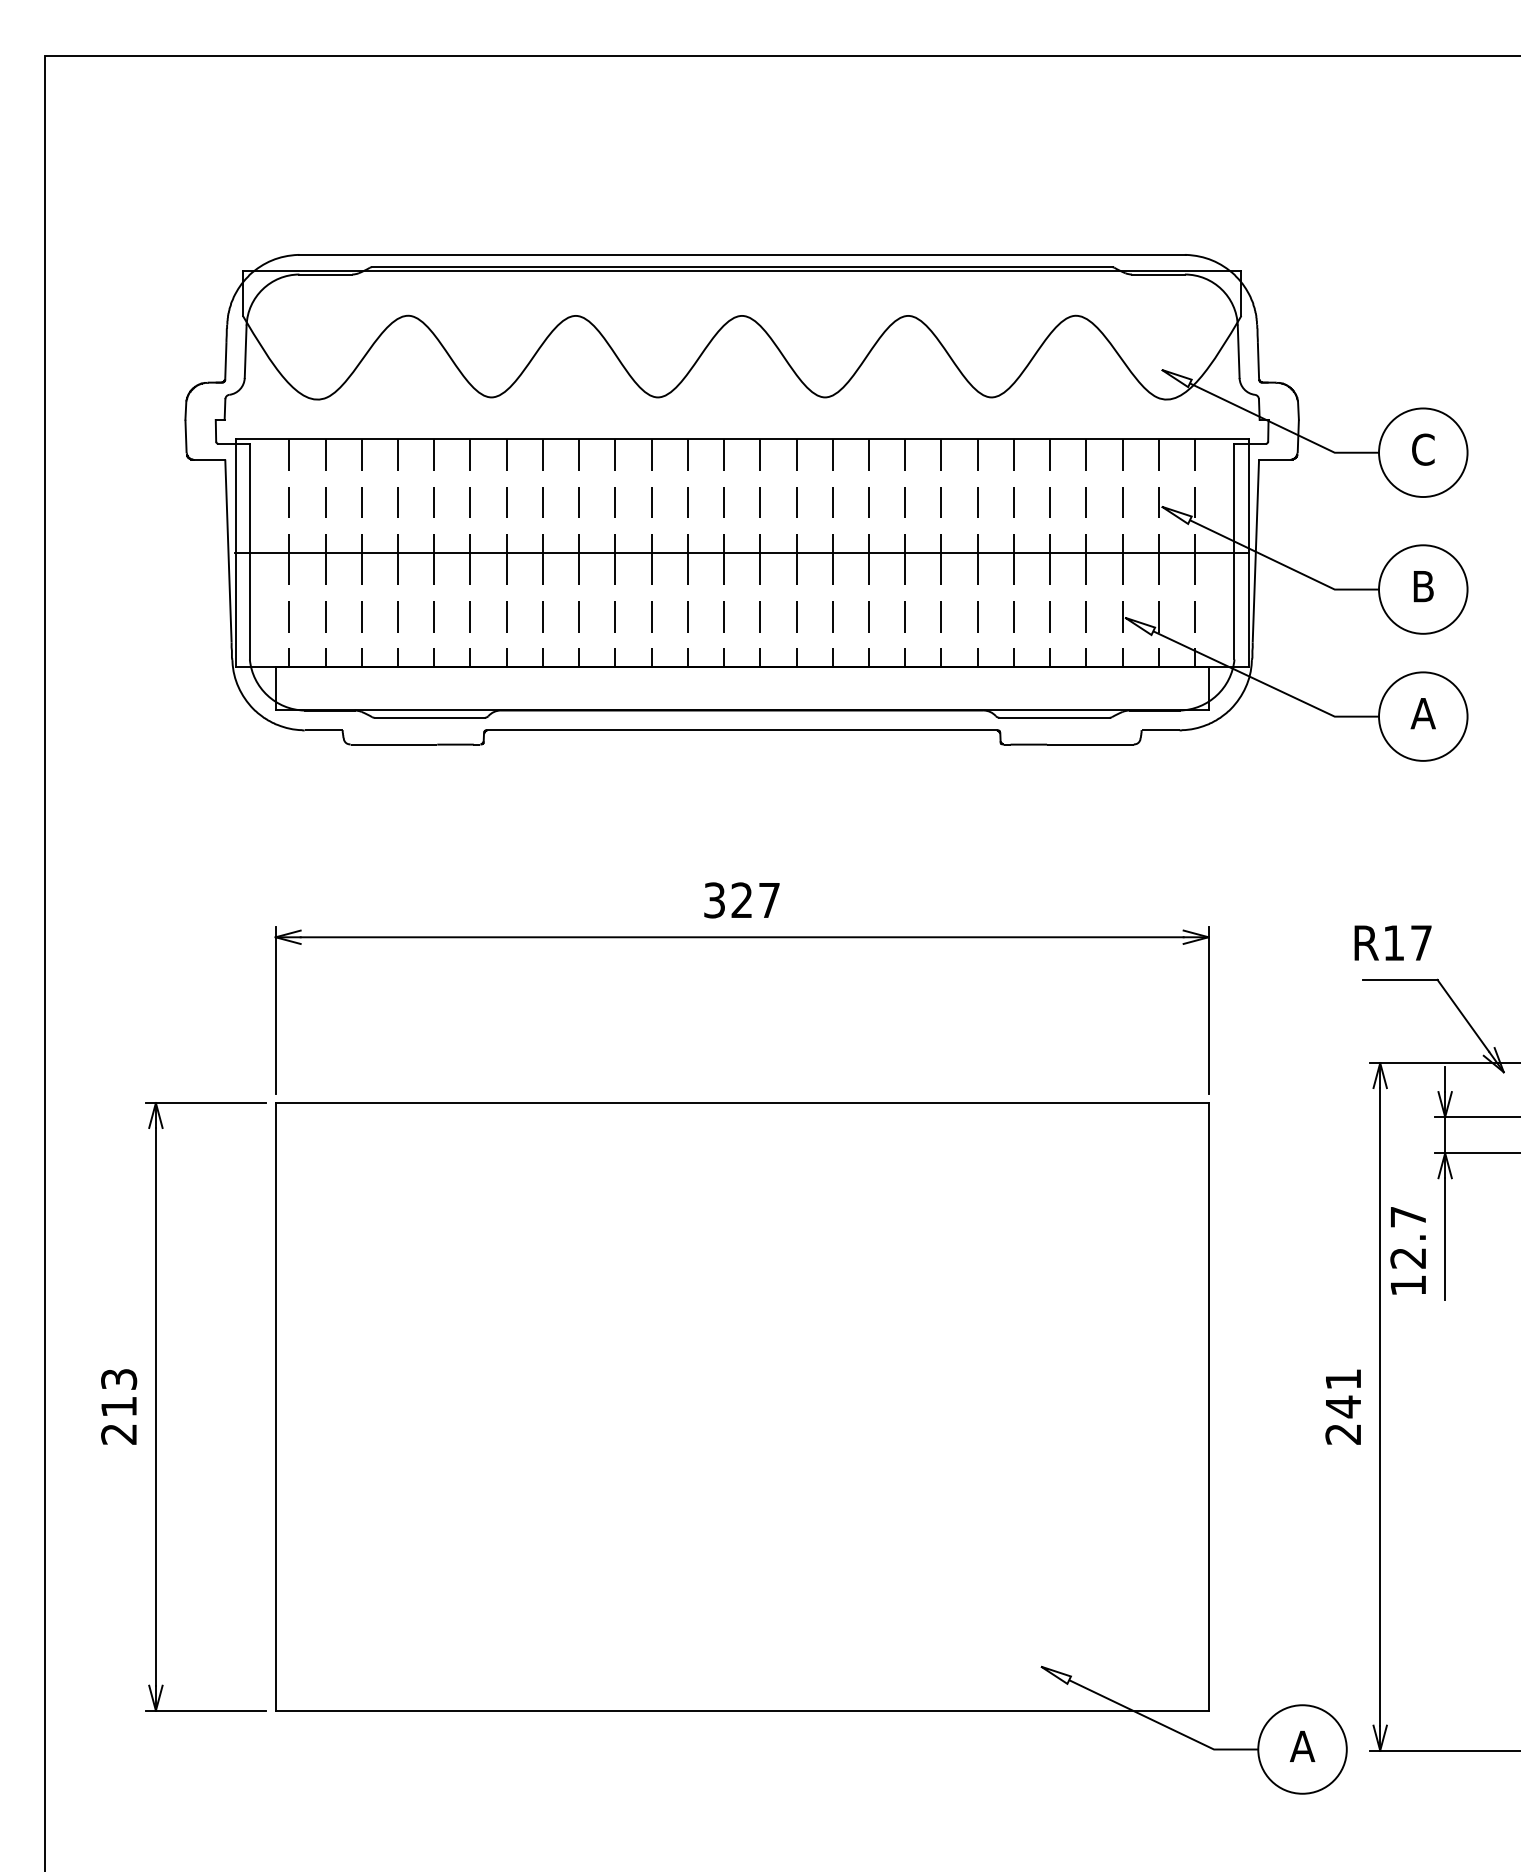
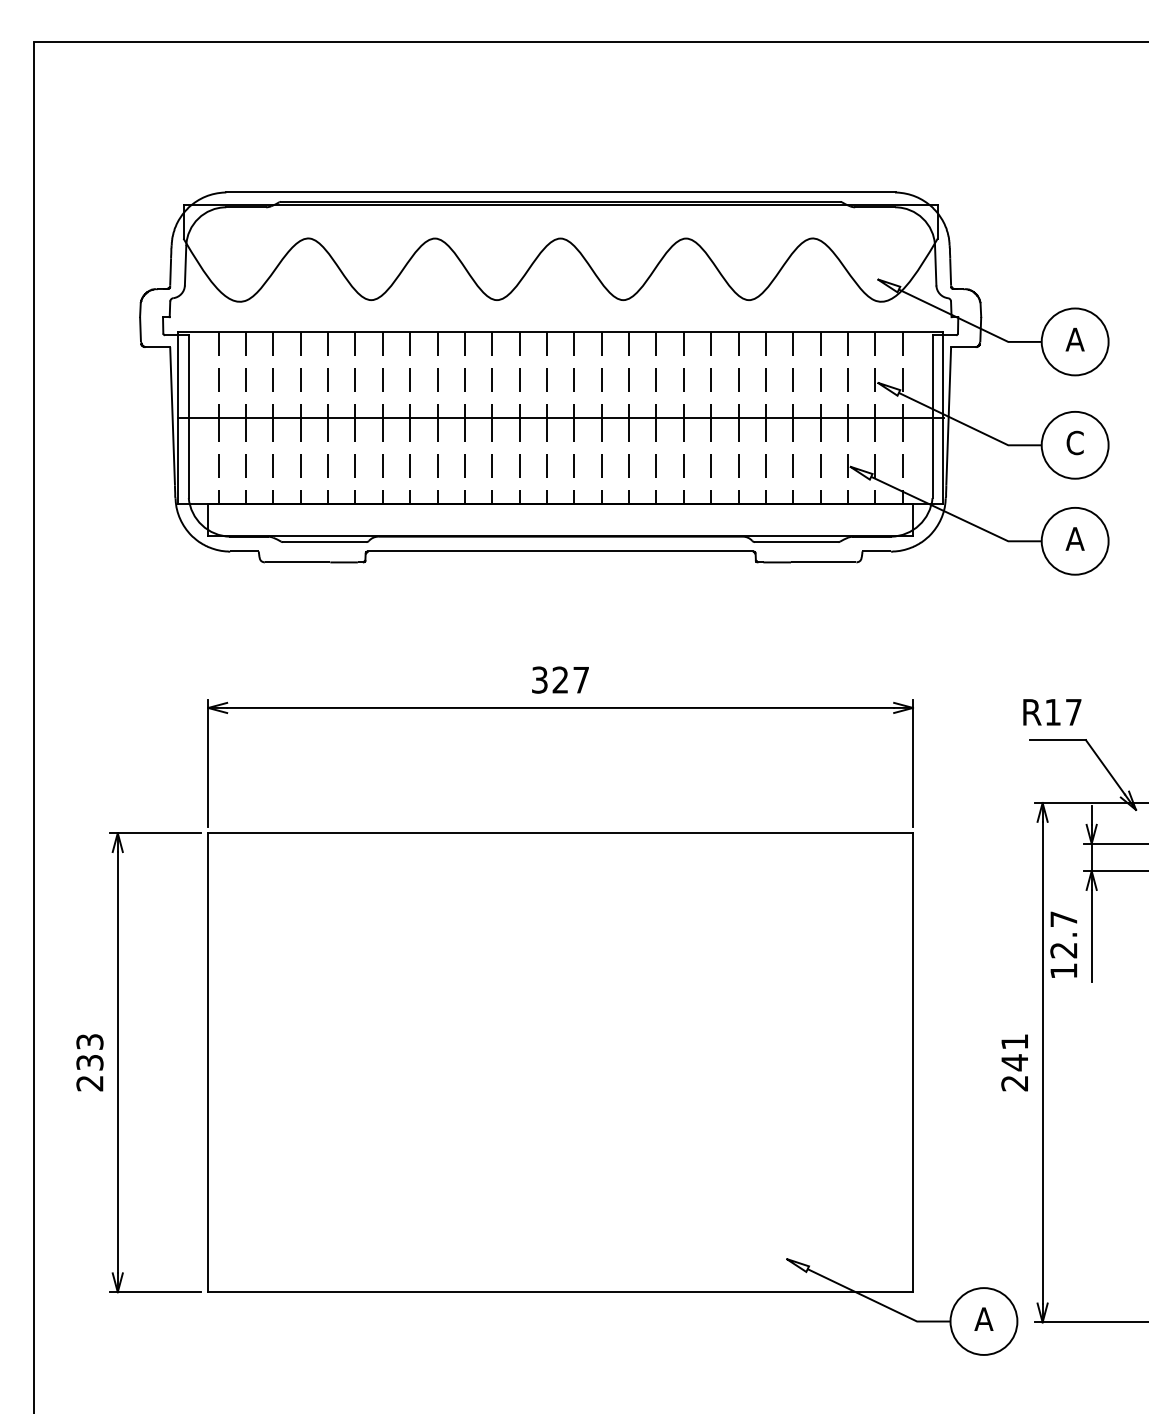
text: (1422, 449) -> (1074, 339), C -> A
text: (1423, 586) -> (1075, 442), B -> C
text: (119, 1406) -> (90, 1062), 213 -> 233

